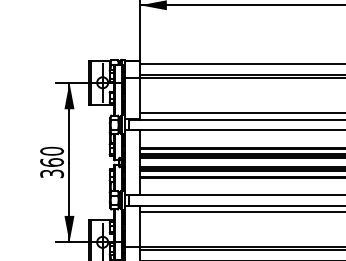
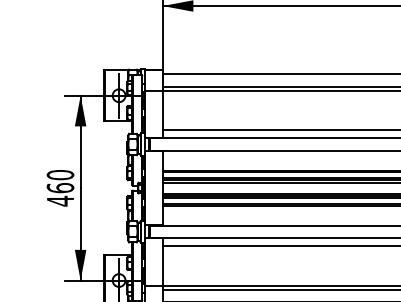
text: (52, 173) -> (60, 200), 360 -> 460

